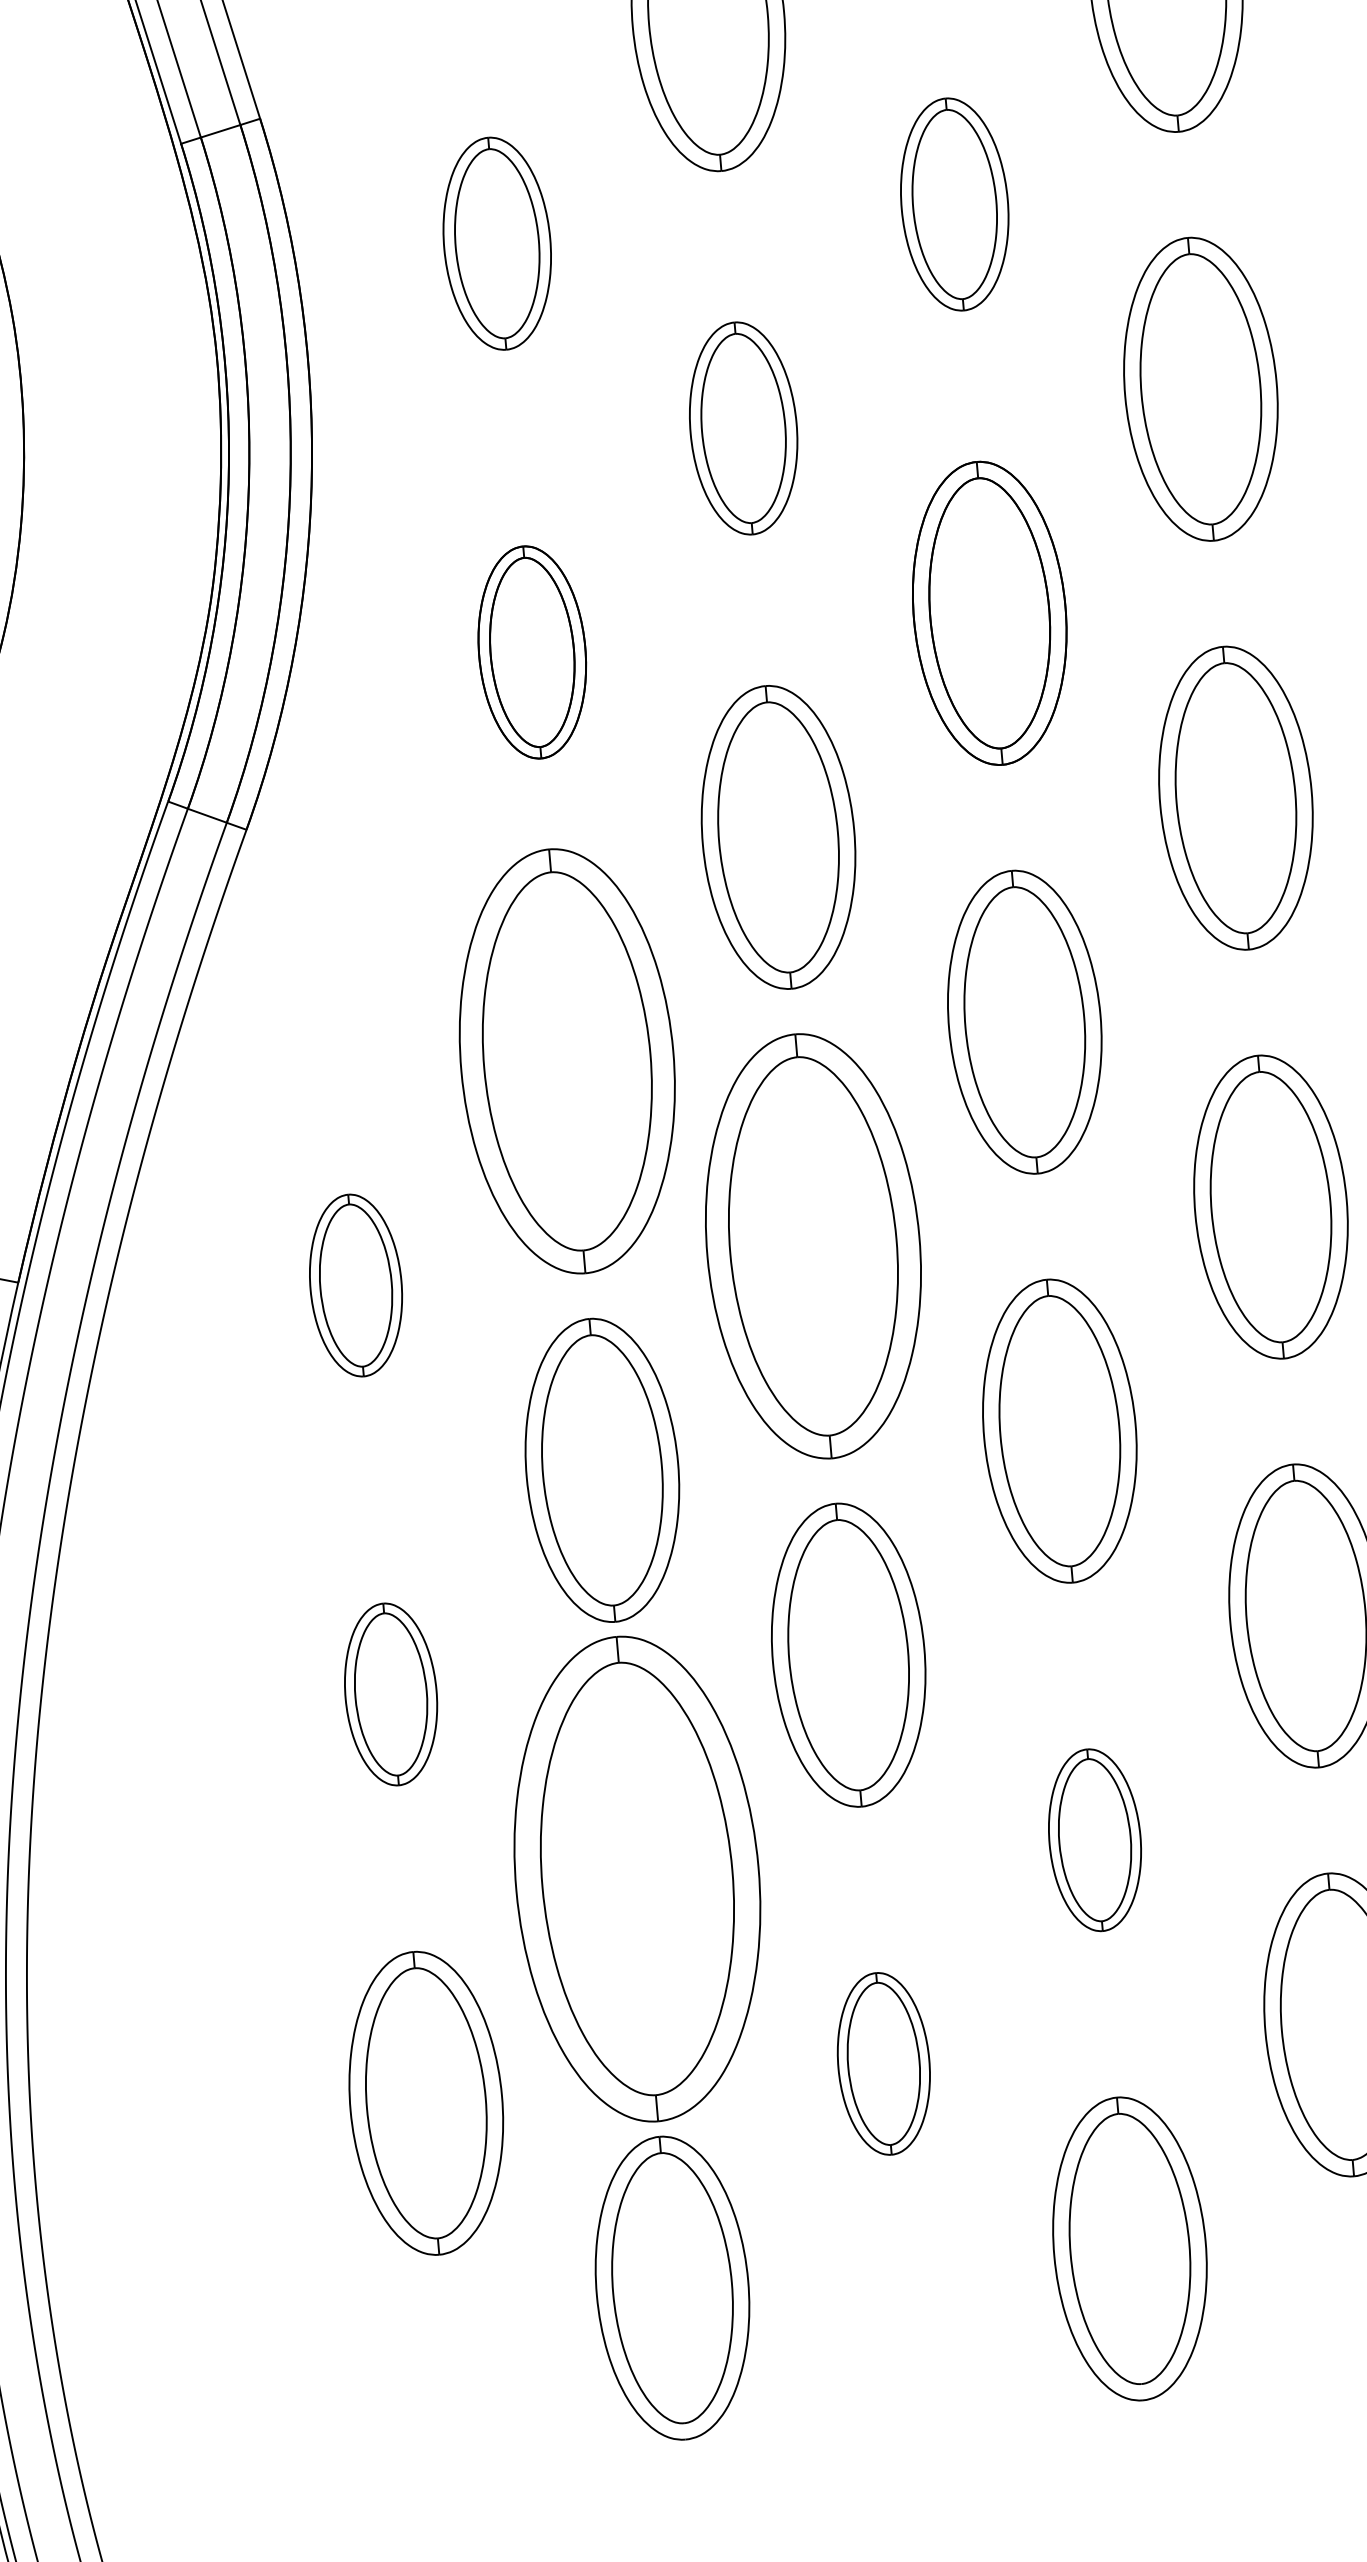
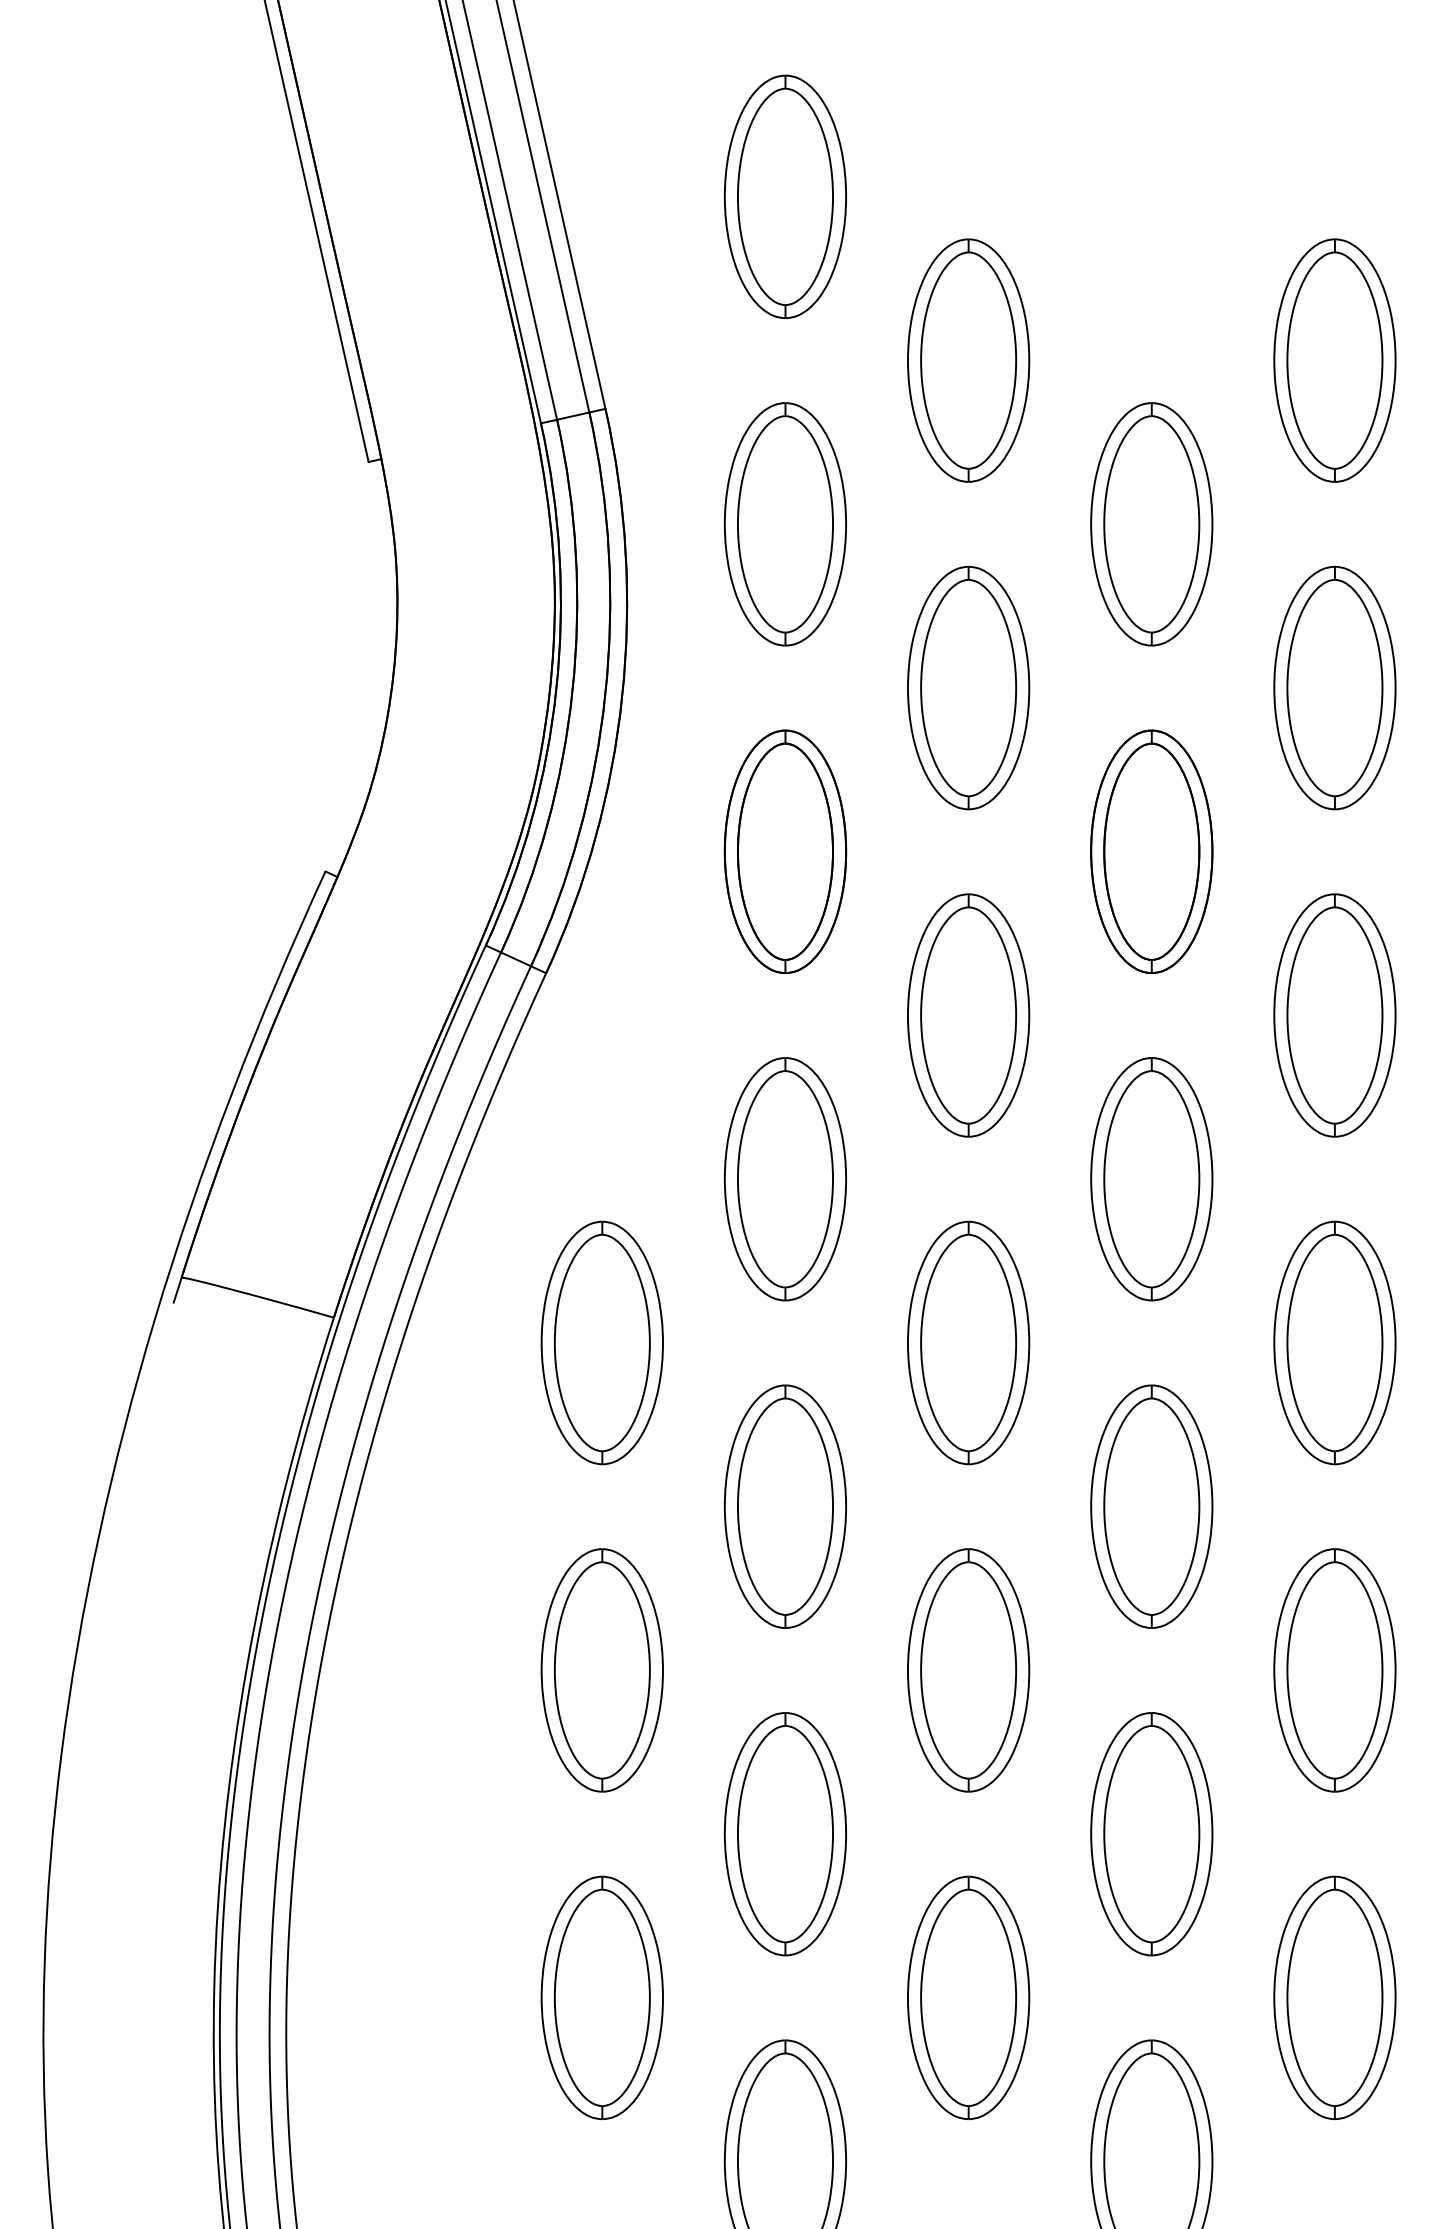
part: (954, 204) -> (1151, 524), size x1.43
part: (497, 243) -> (785, 524), size x1.43
part: (743, 427) -> (968, 687), size x1.43
part: (532, 652) -> (785, 851), size x1.43
part: (567, 1061) -> (785, 1179), size x0.71
part: (813, 1245) -> (968, 1342), size x0.71
part: (355, 1285) -> (601, 1342), size x1.67
part: (390, 1694) -> (601, 1670), size x1.67
part: (1094, 1840) -> (1151, 1834), size x1.67
part: (637, 1879) -> (785, 1834), size x0.62
part: (883, 2063) -> (968, 1997), size x1.67

